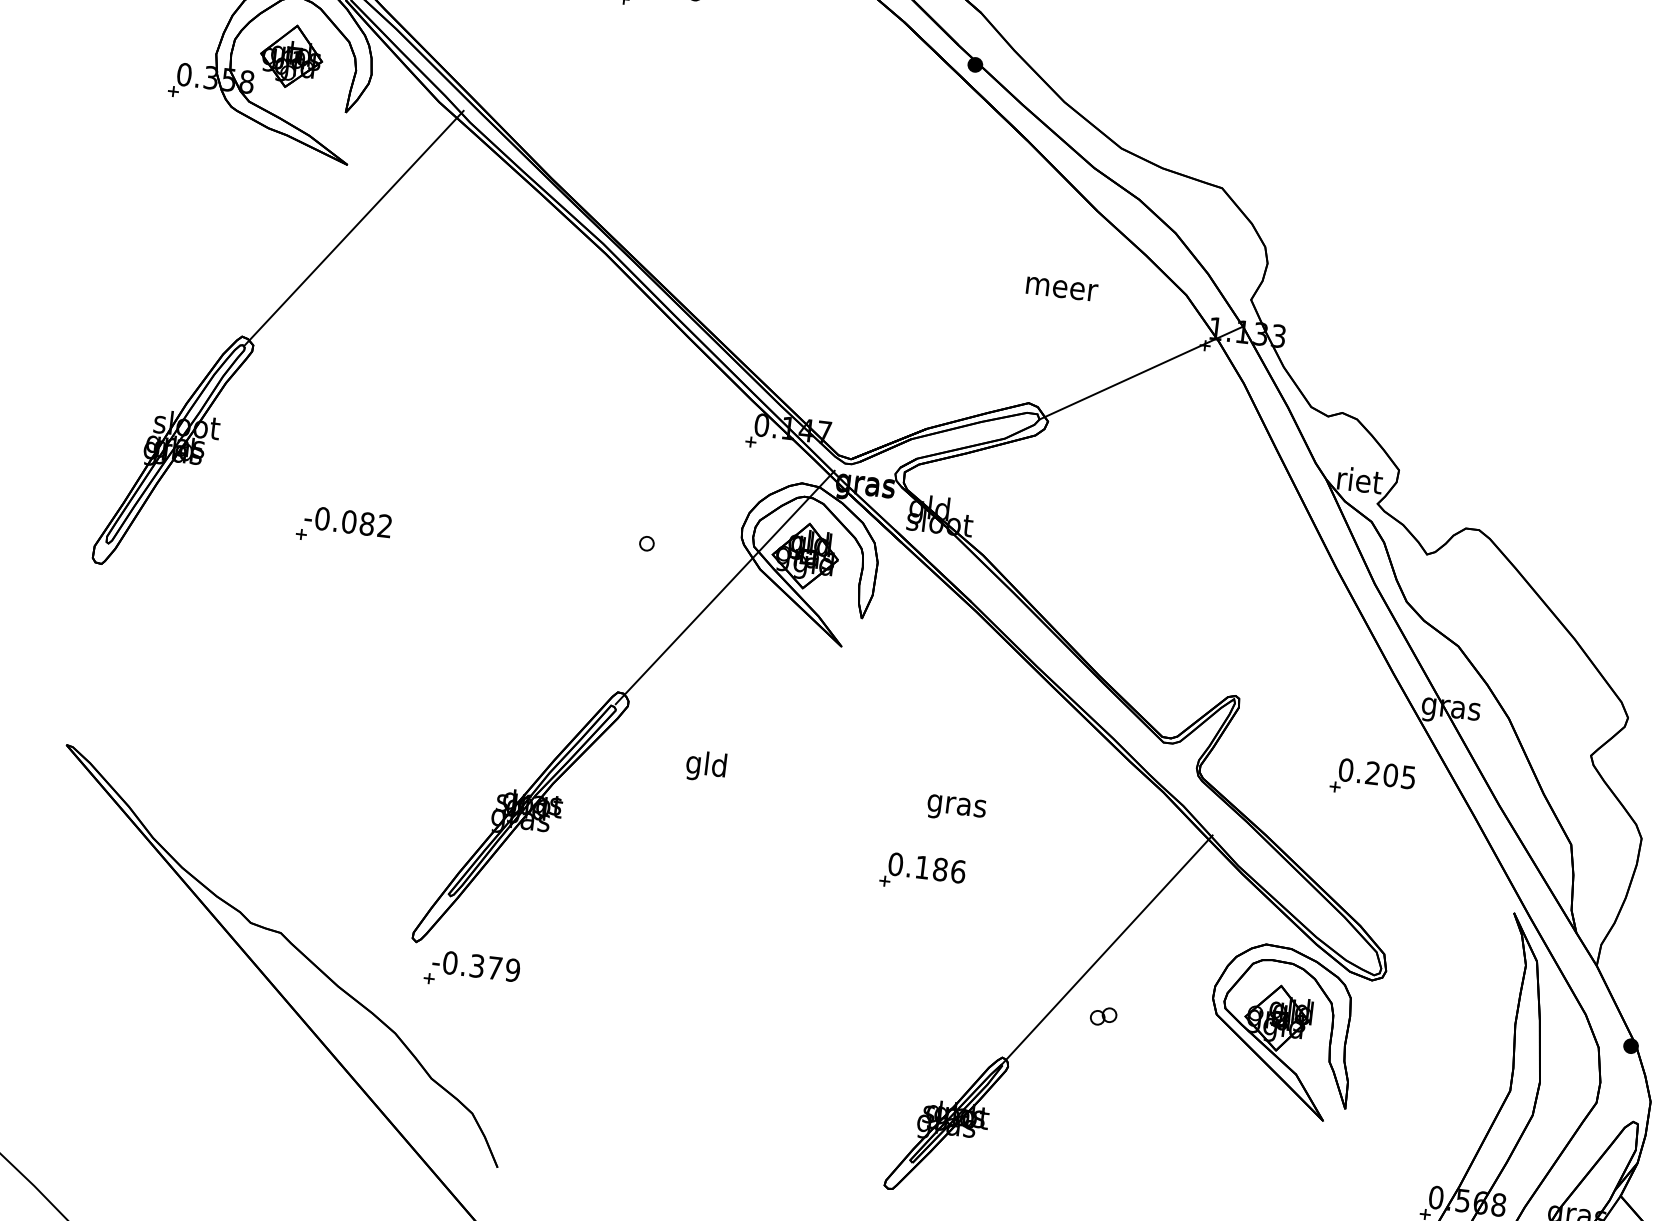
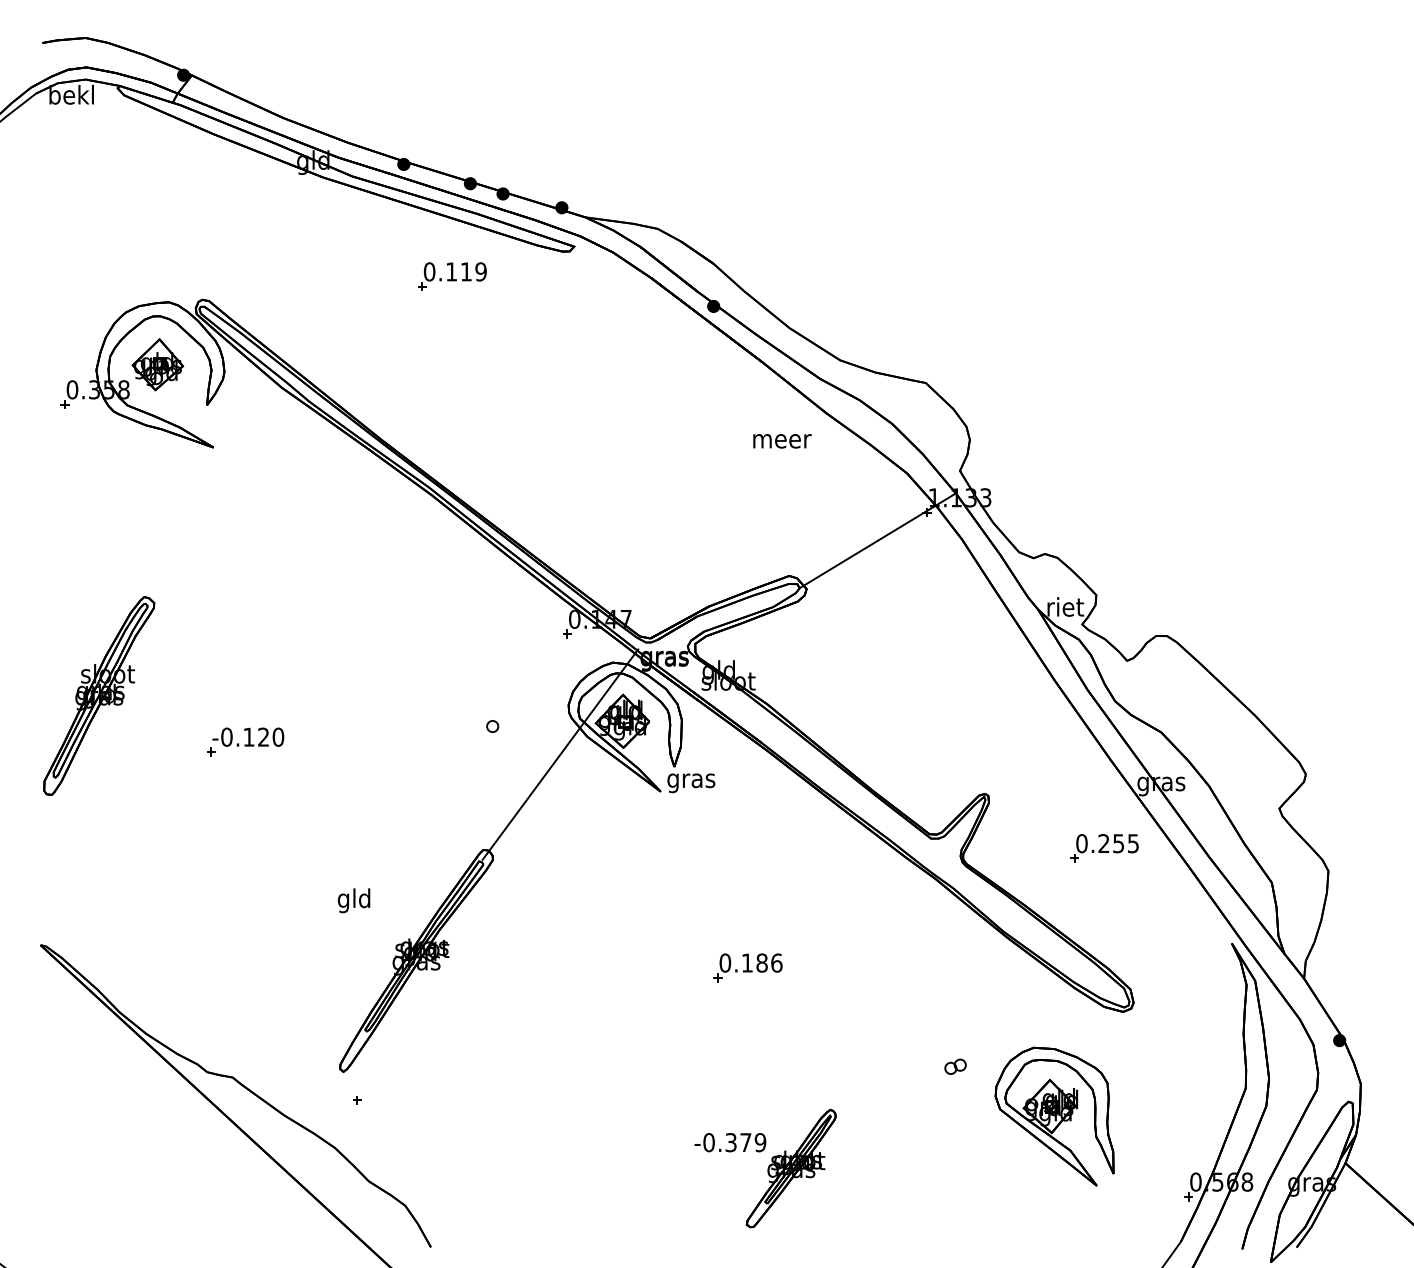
line: (353, 228) -> (224, 498), removed
text: (1062, 289) -> (782, 441), moved
text: (367, 523) -> (263, 736), -0.082 -> -0.120
text: (705, 766) -> (353, 900), moved
text: (1390, 775) -> (1118, 843), 0.205 -> 0.255
text: (956, 809) -> (691, 783), moved
line: (1106, 949) -> (904, 1012), removed
text: (476, 965) -> (730, 1142), moved
part: (1103, 1016) -> (955, 1066), moved
part: (1281, 1030) -> (1054, 1116), moved

